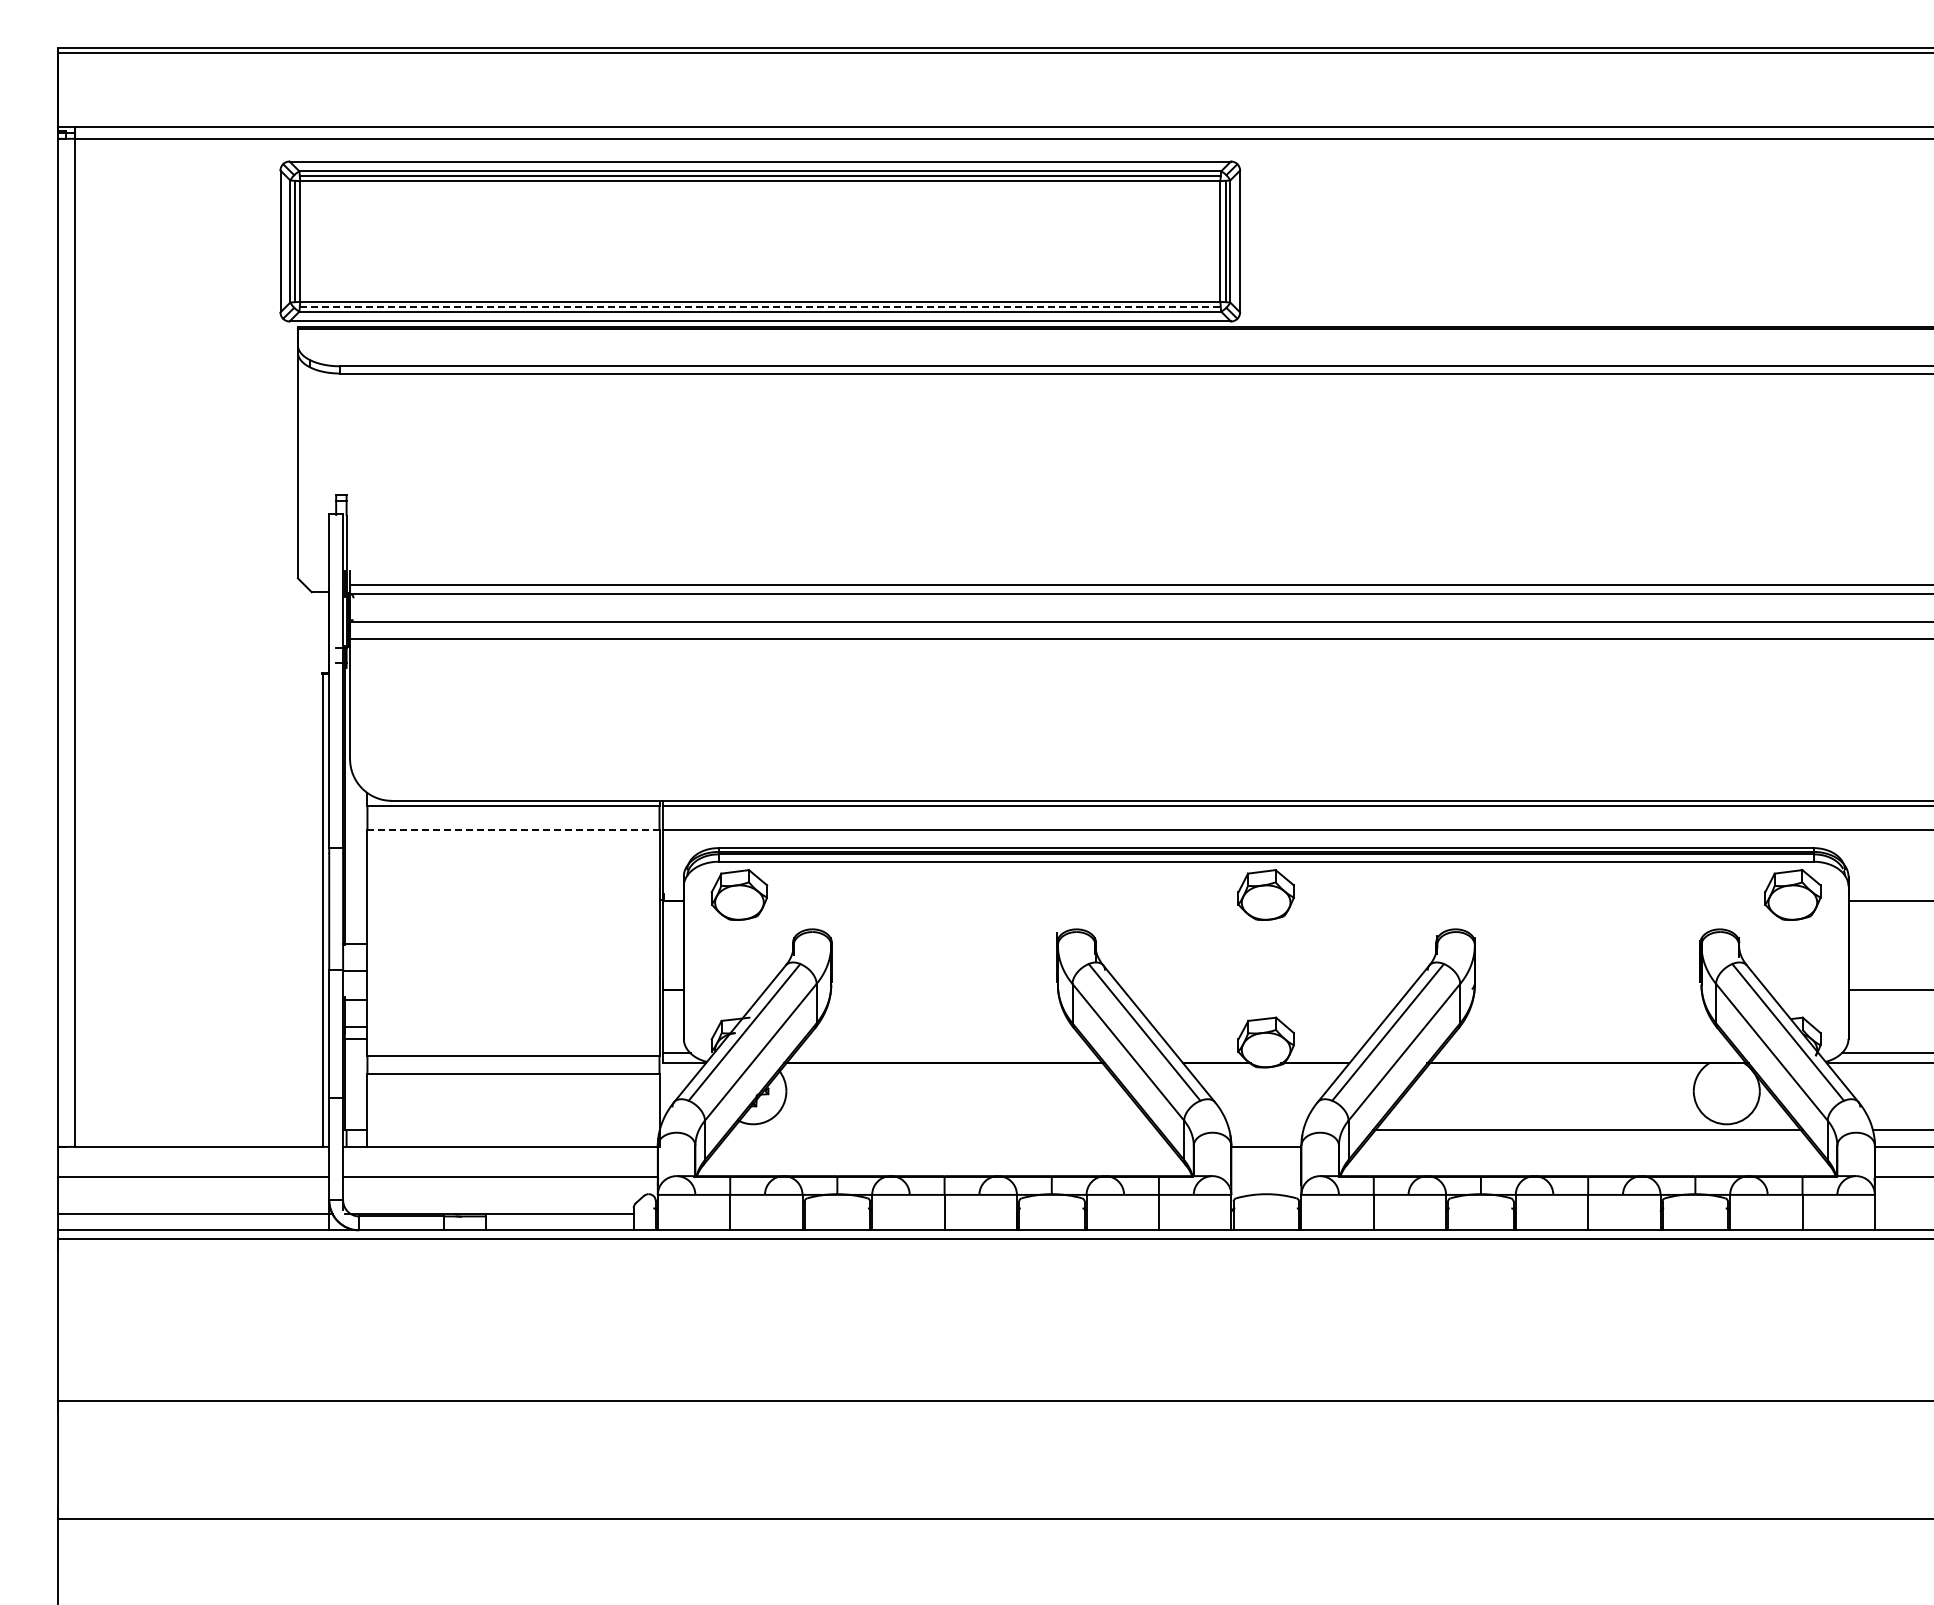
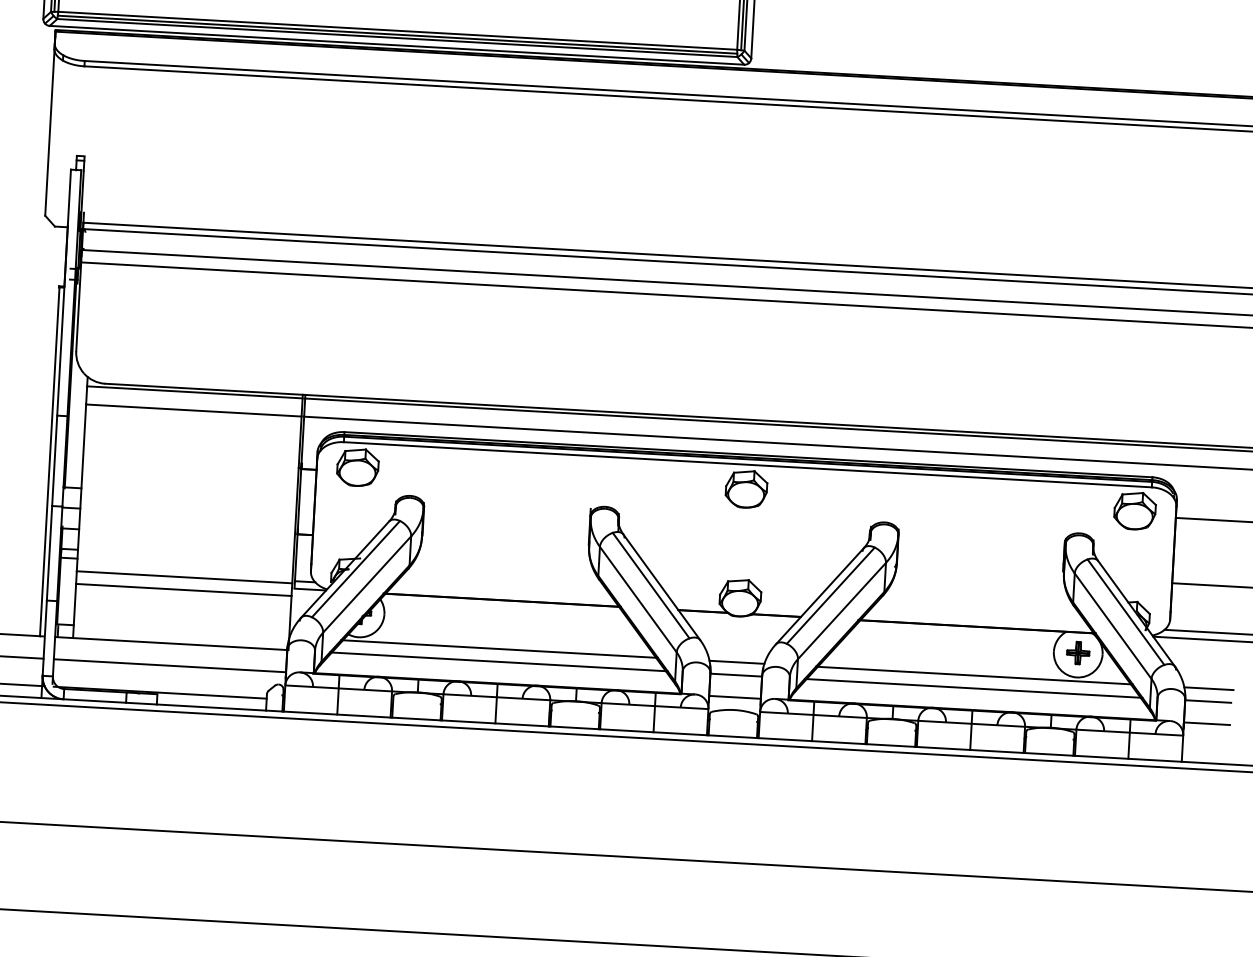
line: (760, 307) -> (397, 35), dashed -> solid
line: (513, 830) -> (193, 410), dashed -> solid
part: (1726, 1091) -> (1078, 653), added
line: (944, 1129) -> (499, 649), added
line: (1266, 1129) -> (737, 662), added
line: (944, 1146) -> (498, 661), added
line: (1588, 1146) -> (973, 688), added
line: (1266, 1177) -> (735, 697), added

